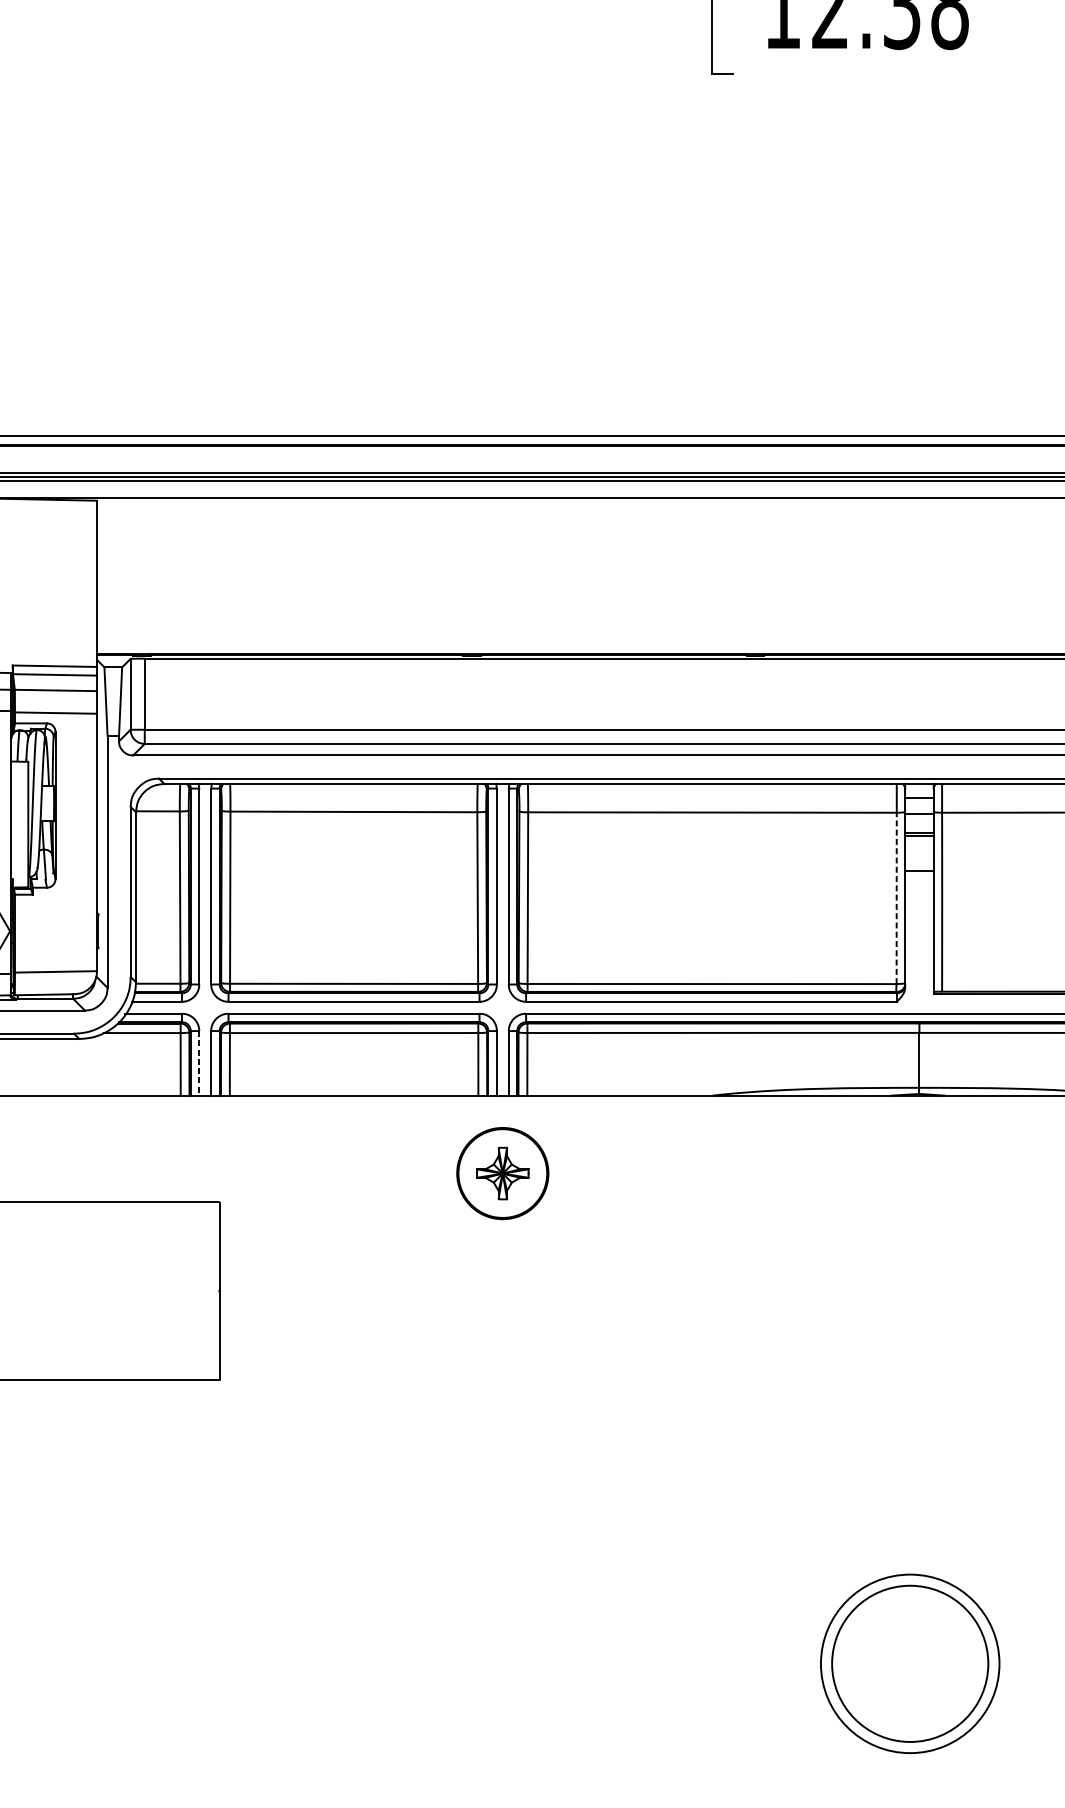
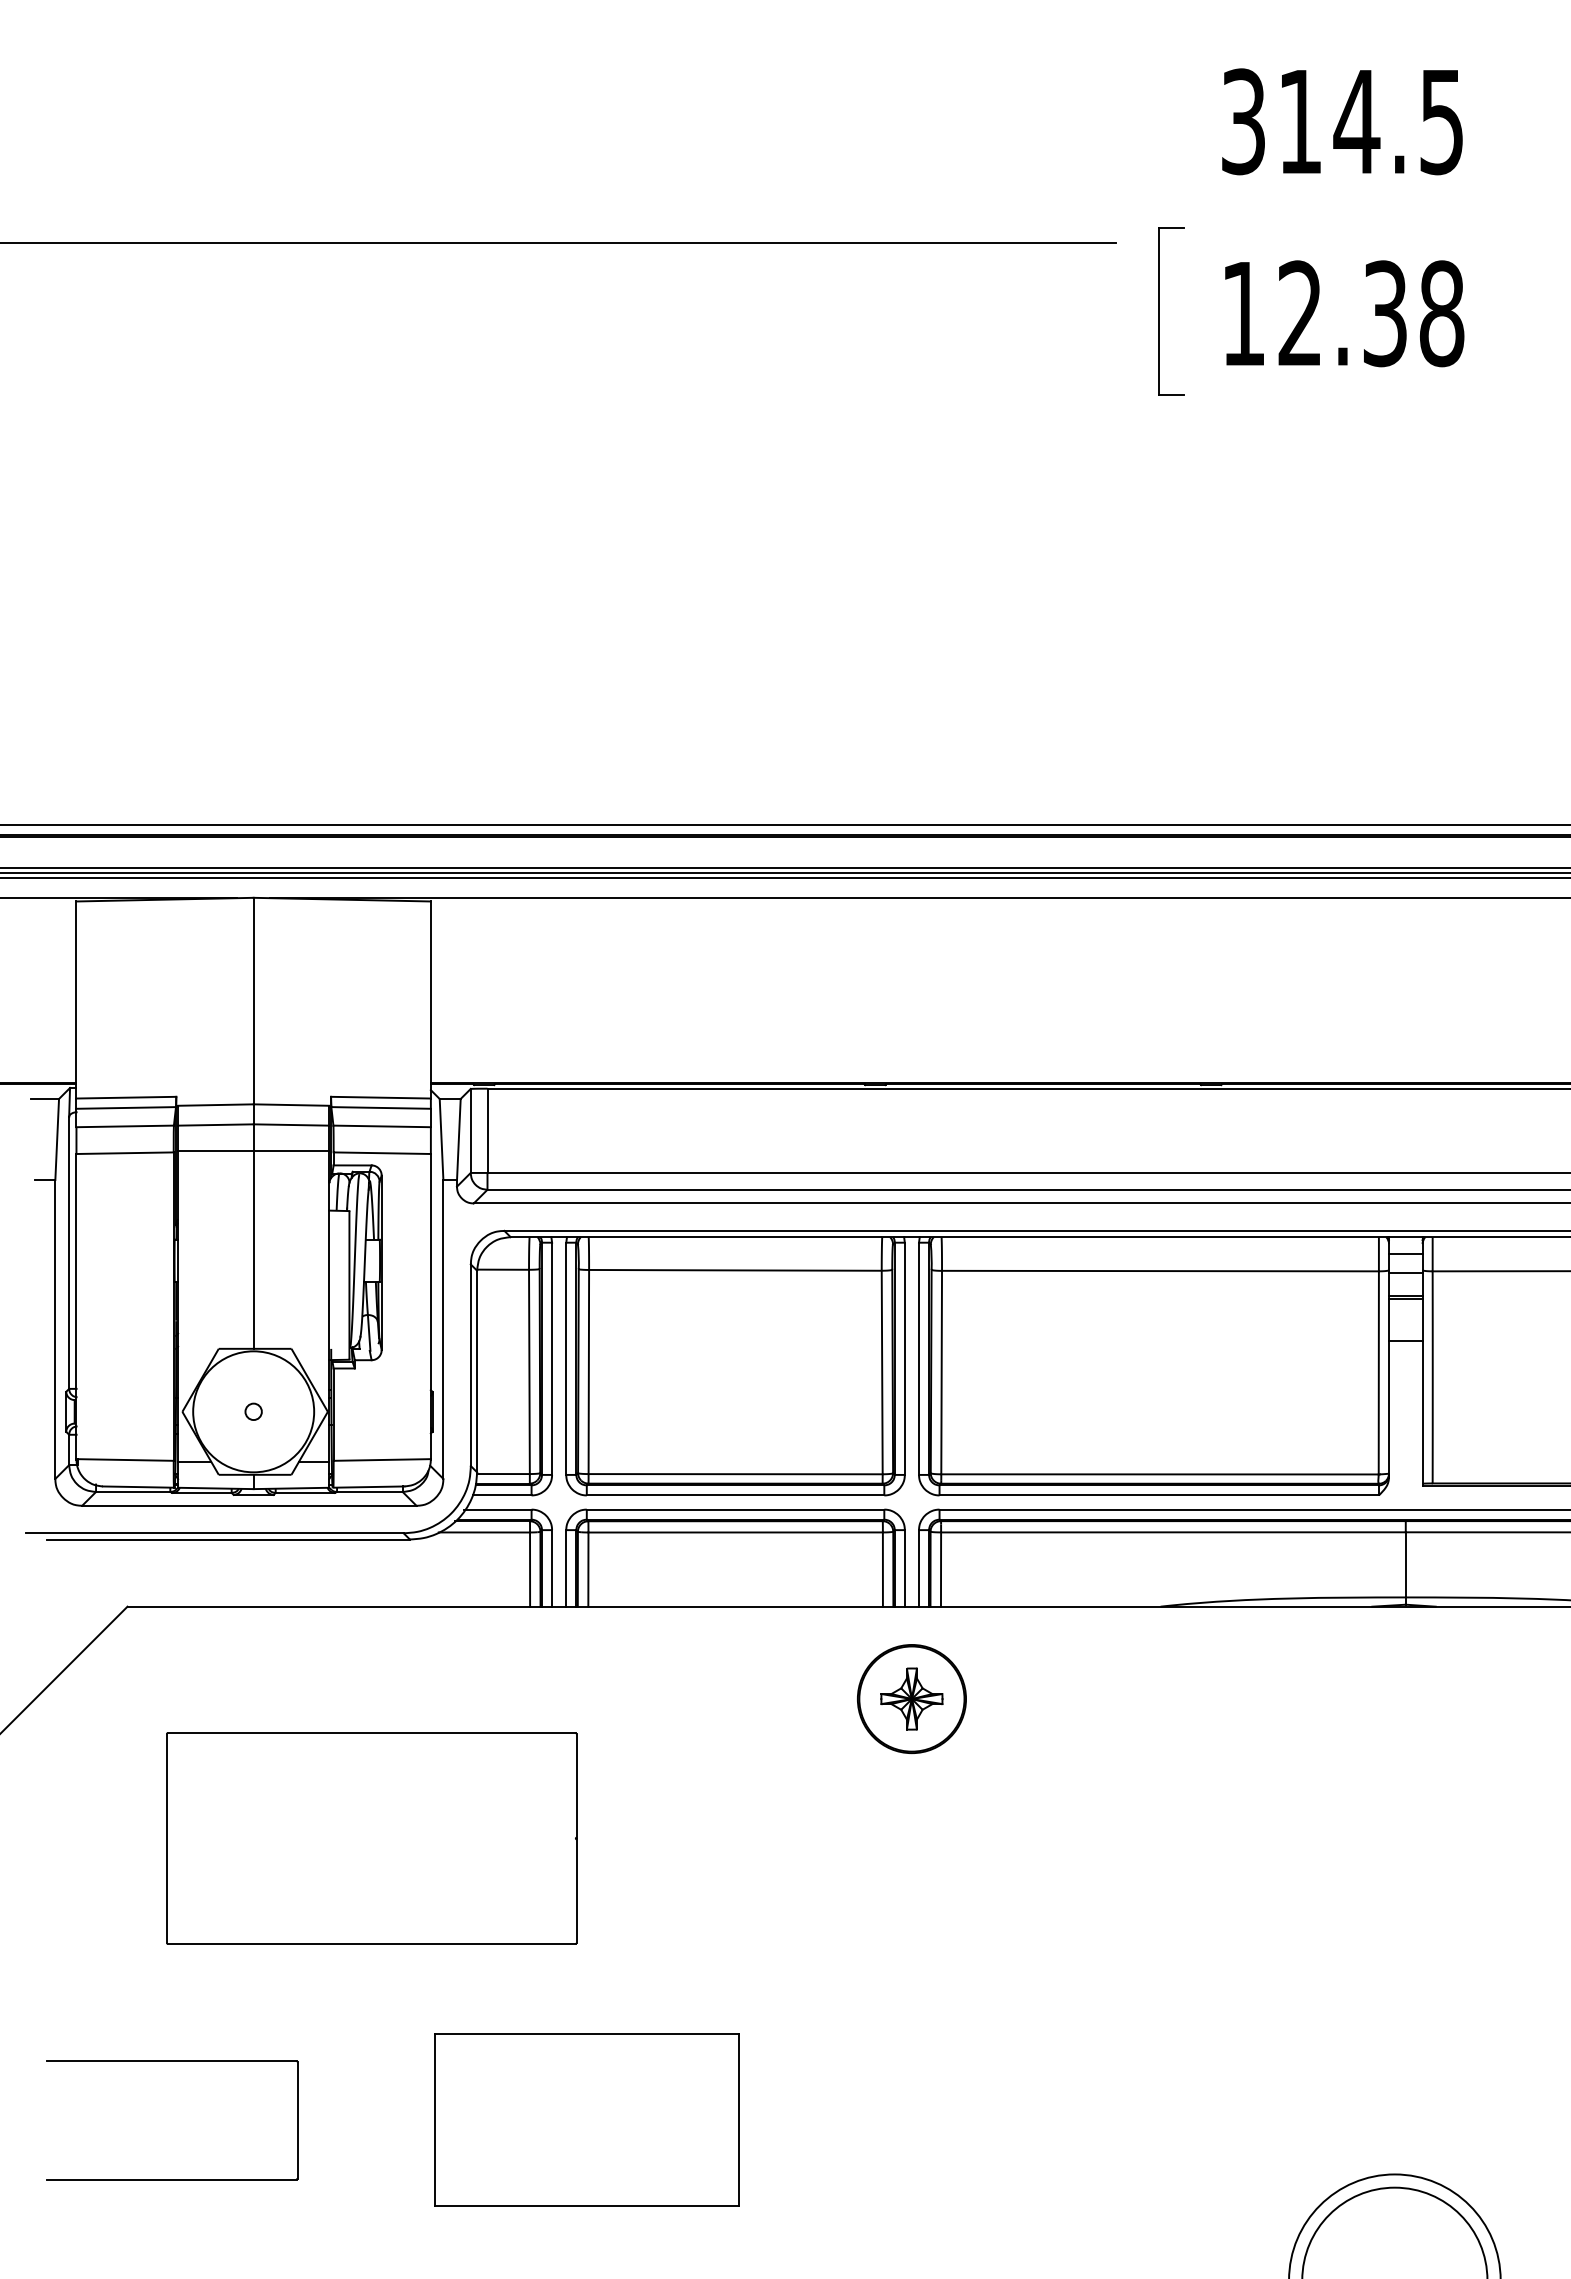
line: (896, 898) -> (1378, 1372), dashed -> solid
line: (199, 1063) -> (552, 1568), dashed -> solid
part: (228, 1528) -> (586, 2119), added

